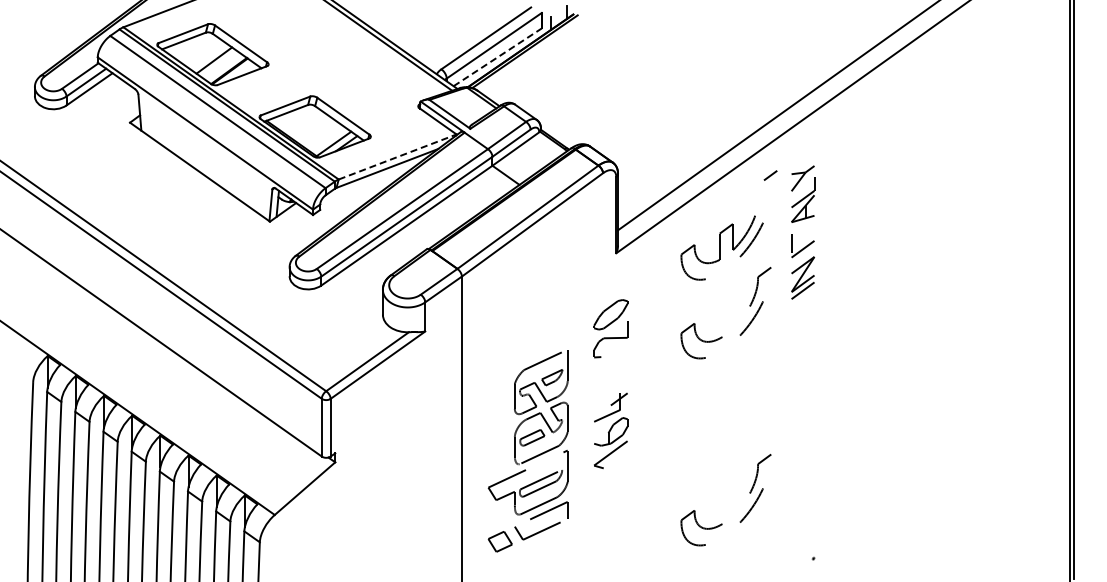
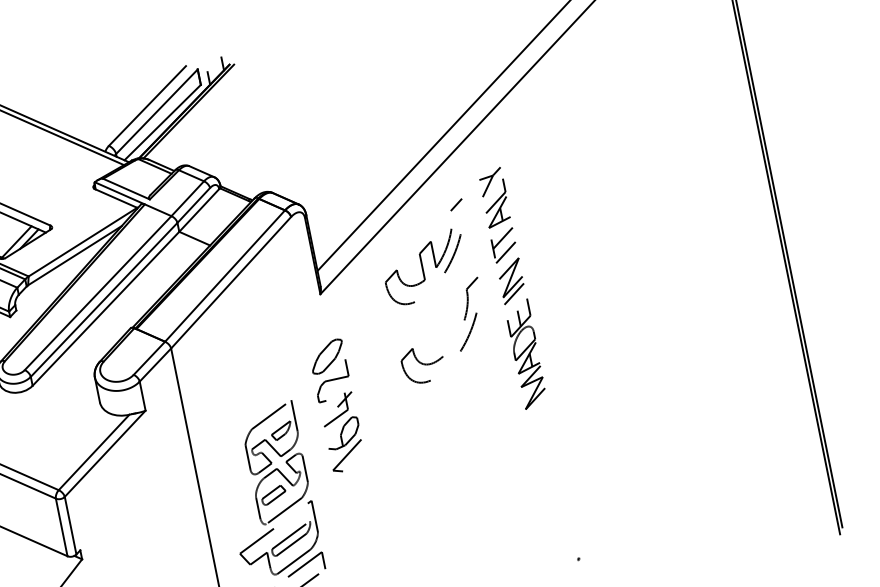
line: (497, 57) -> (162, 122), dashed -> solid
line: (398, 156) -> (83, 241), dashed -> solid
line: (770, 175) -> (456, 204), moved
line: (802, 234) -> (502, 238), added
part: (802, 351) -> (525, 354), added
part: (611, 430) -> (343, 432), moved
part: (722, 523) -> (480, 542), removed

